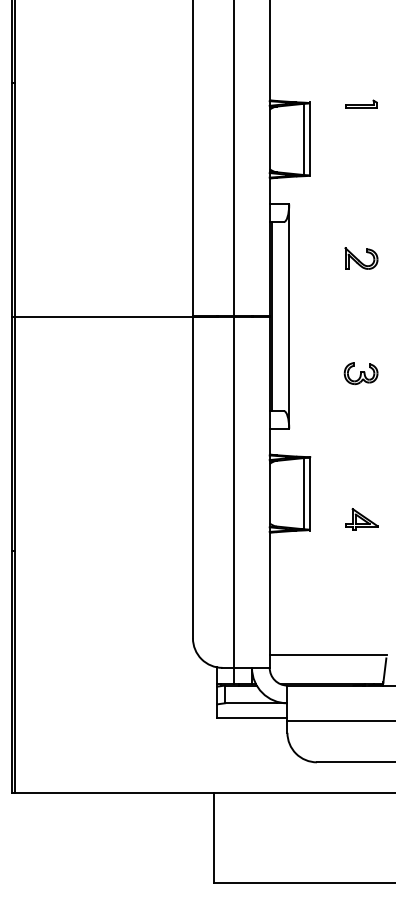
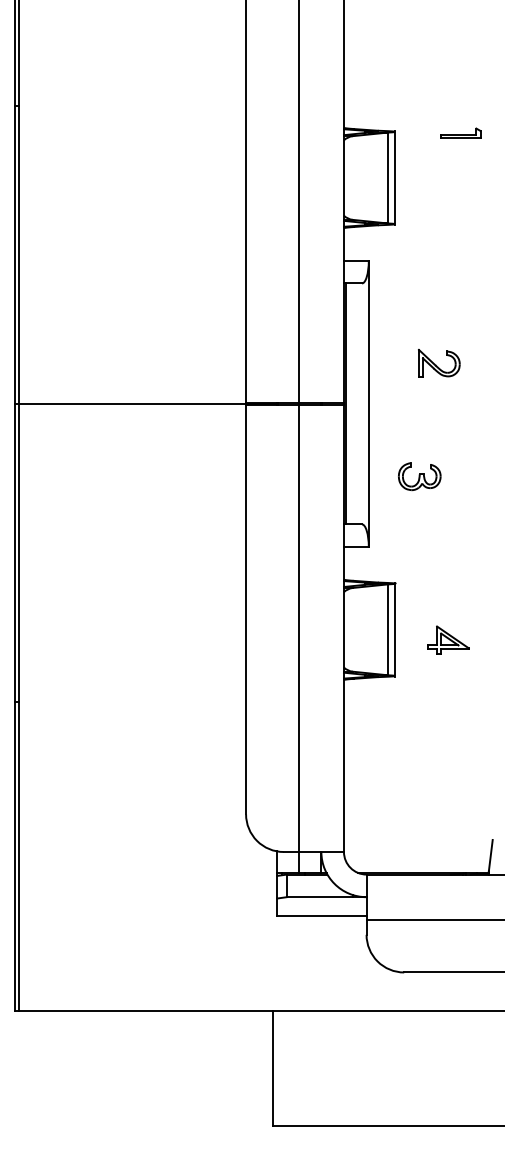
part: (361, 258) -> (439, 363), moved
part: (360, 373) -> (418, 476), moved
part: (361, 519) -> (448, 639), moved
line: (327, 654) -> (417, 834), removed

